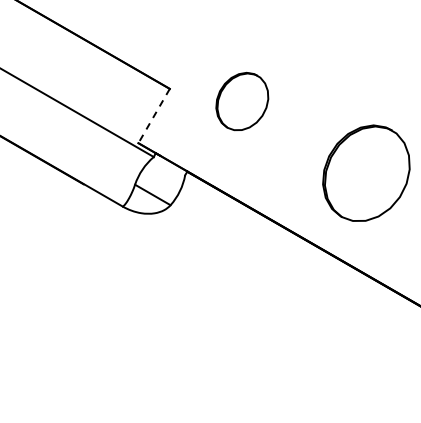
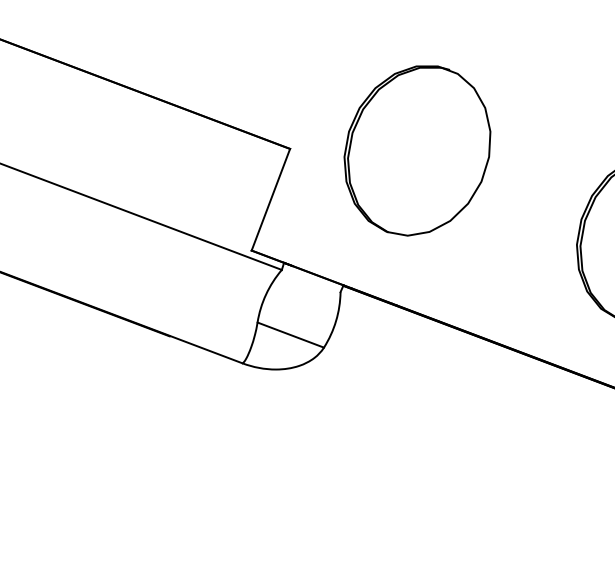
part: (242, 101) -> (417, 150), size x1.67
line: (153, 116) -> (269, 200), dashed -> solid

